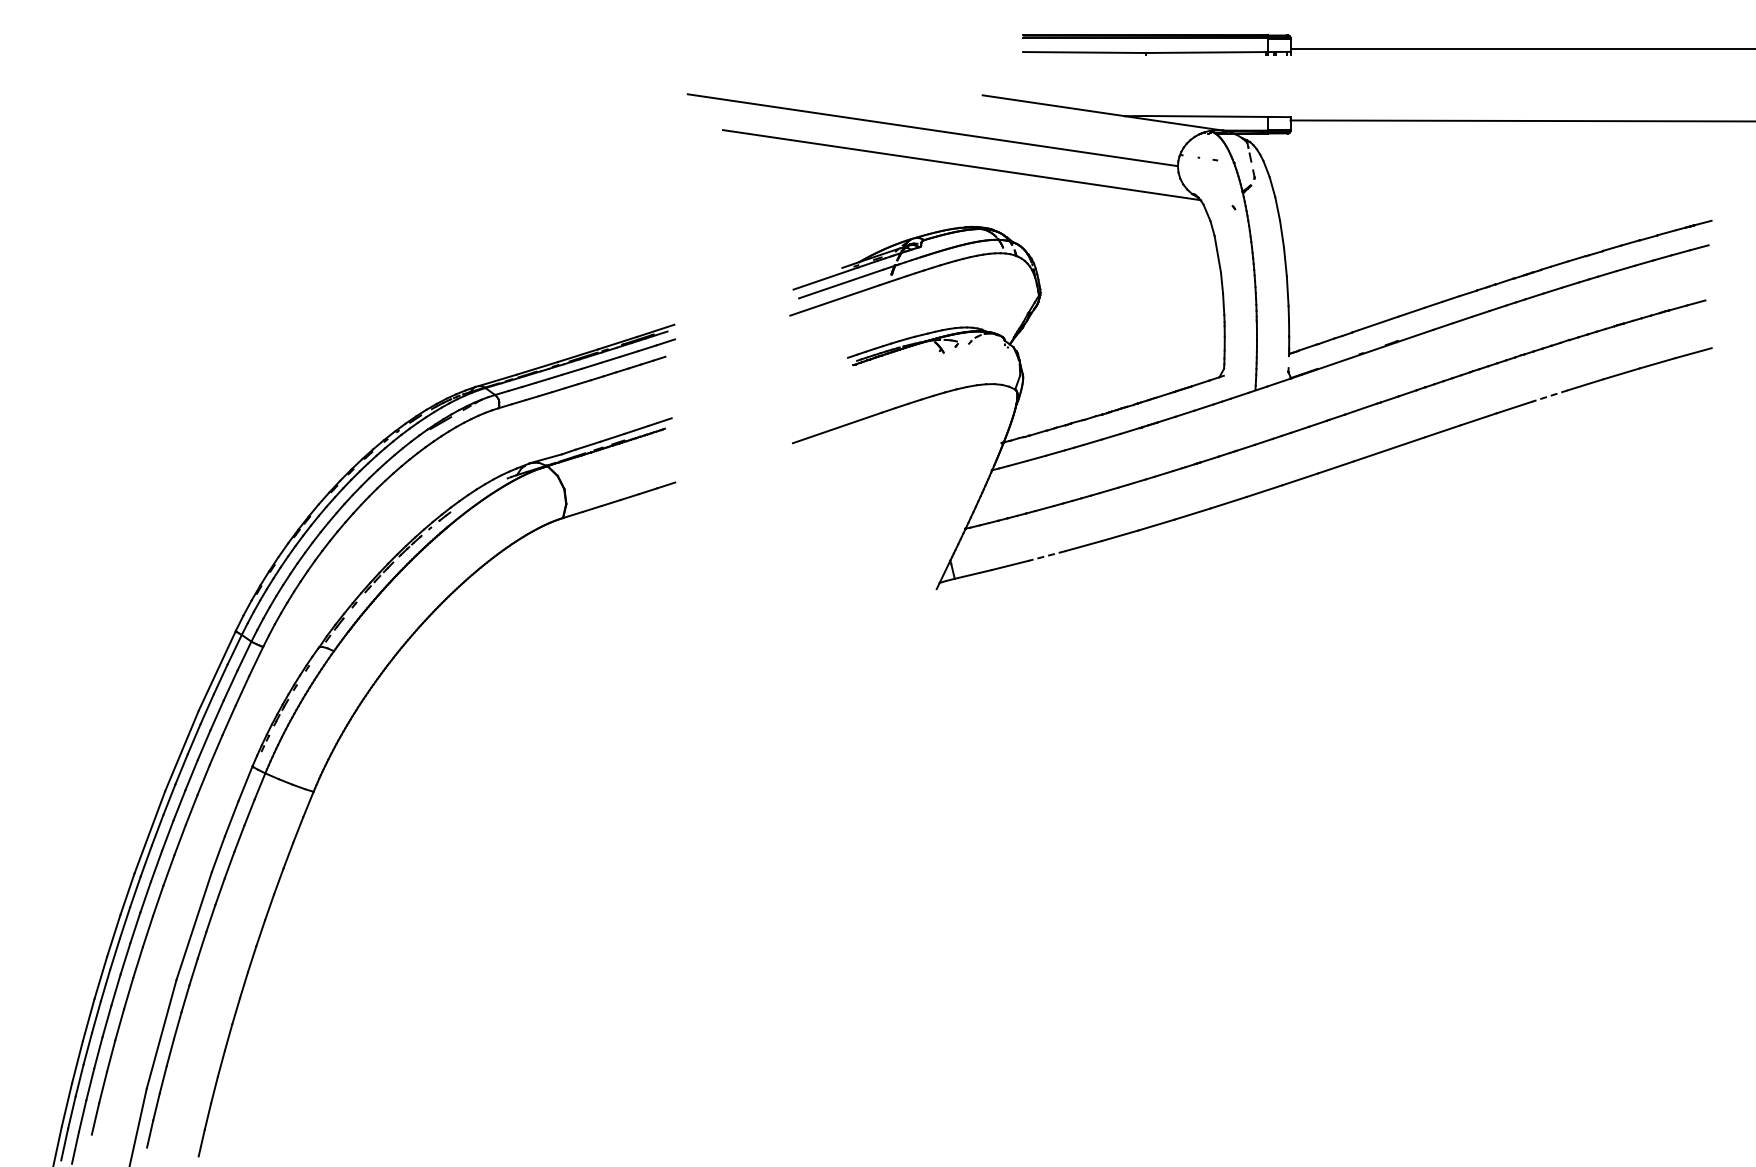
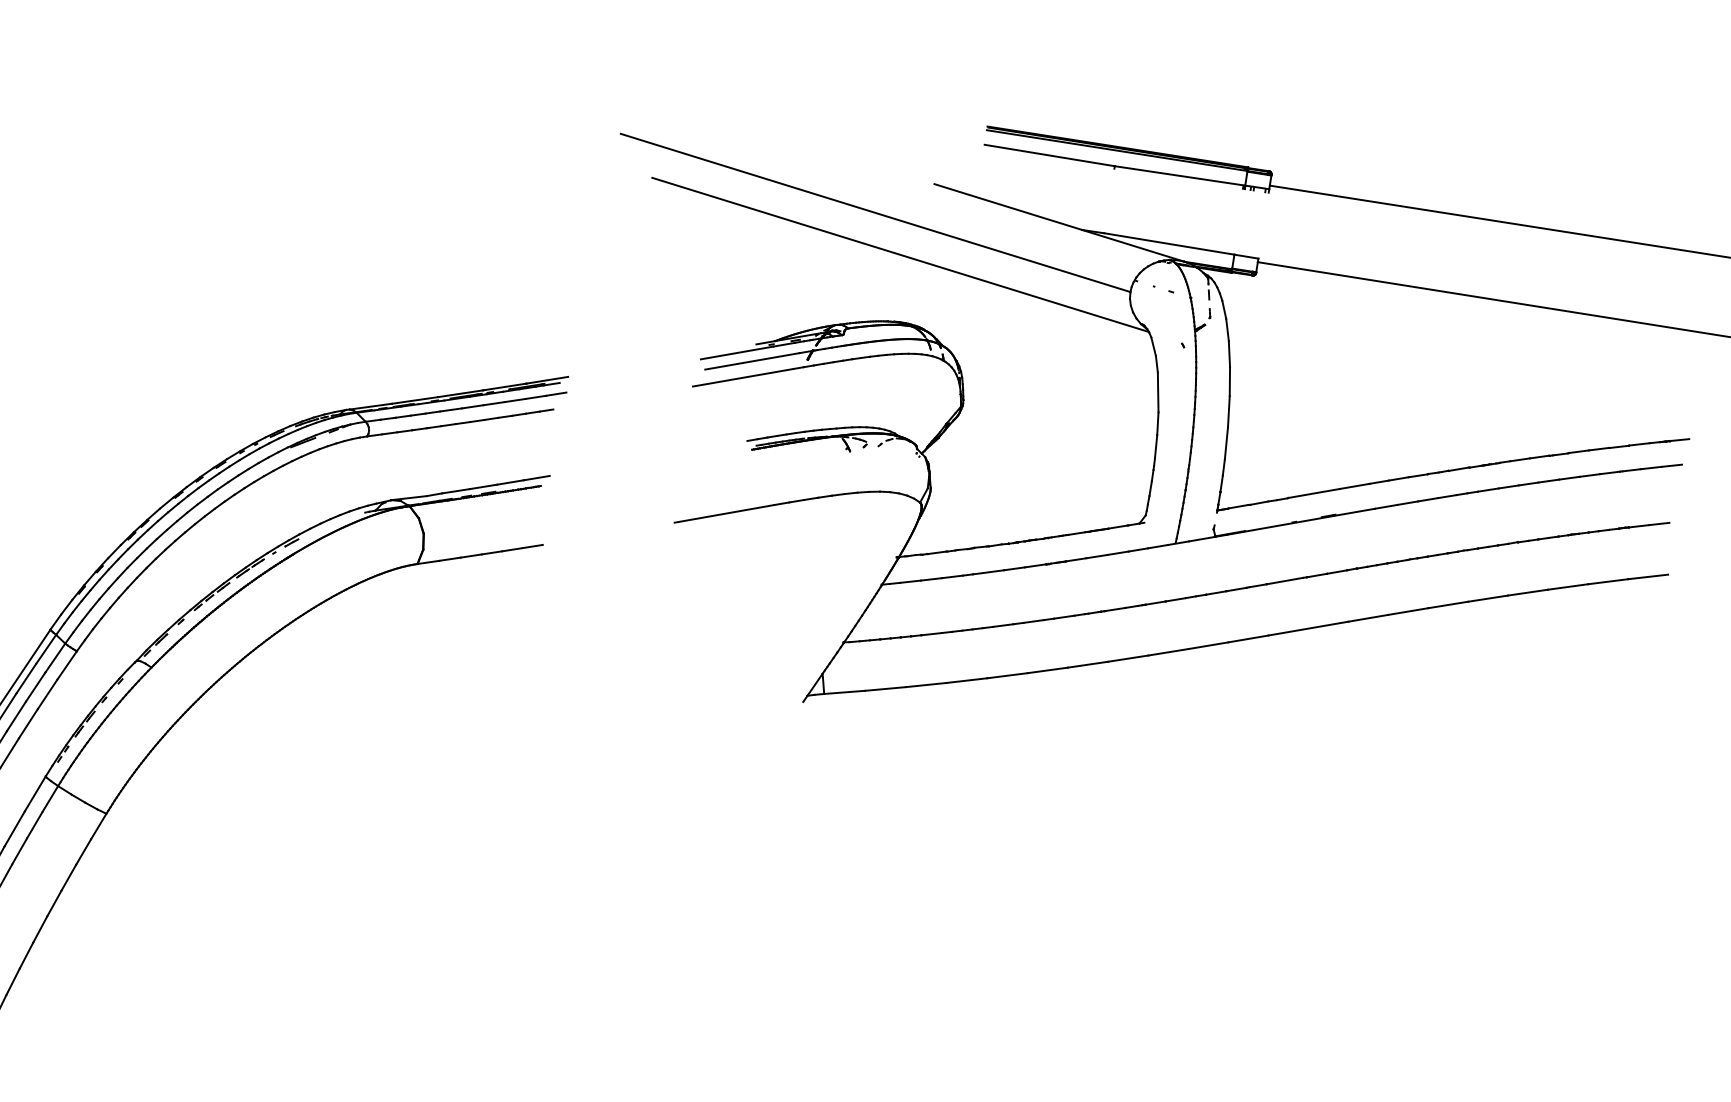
line: (1550, 396) -> (1488, 599), dashed -> solid
line: (1047, 555) -> (926, 684), dashed -> solid

